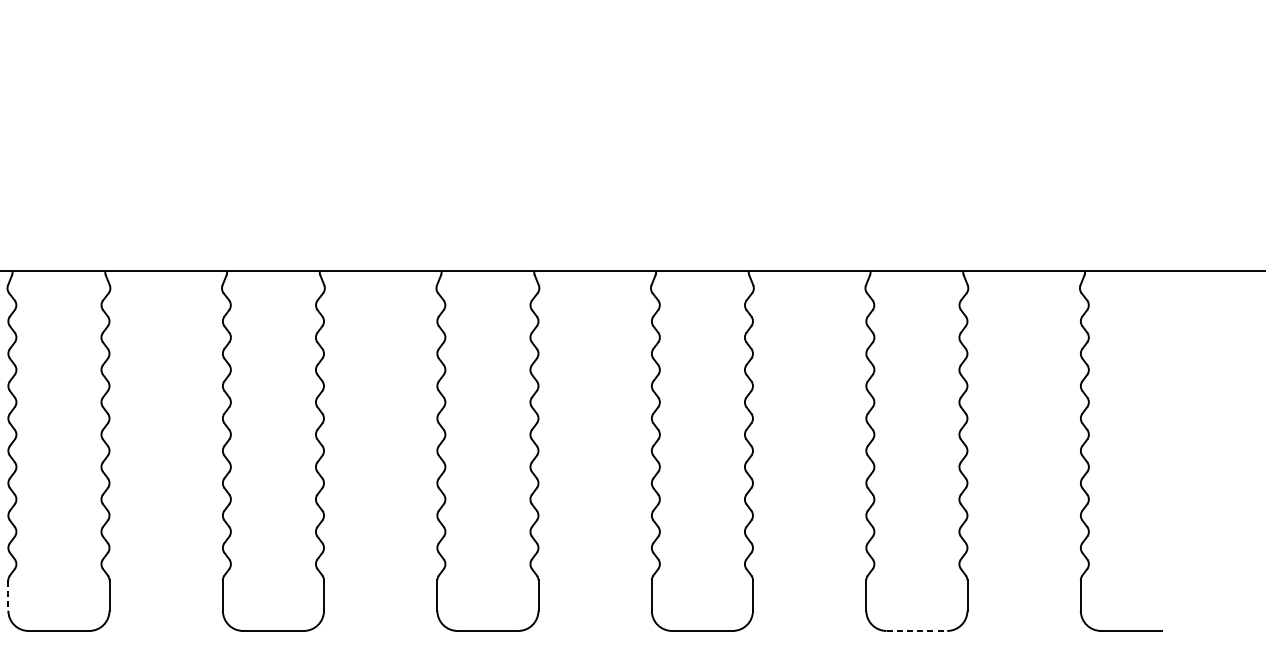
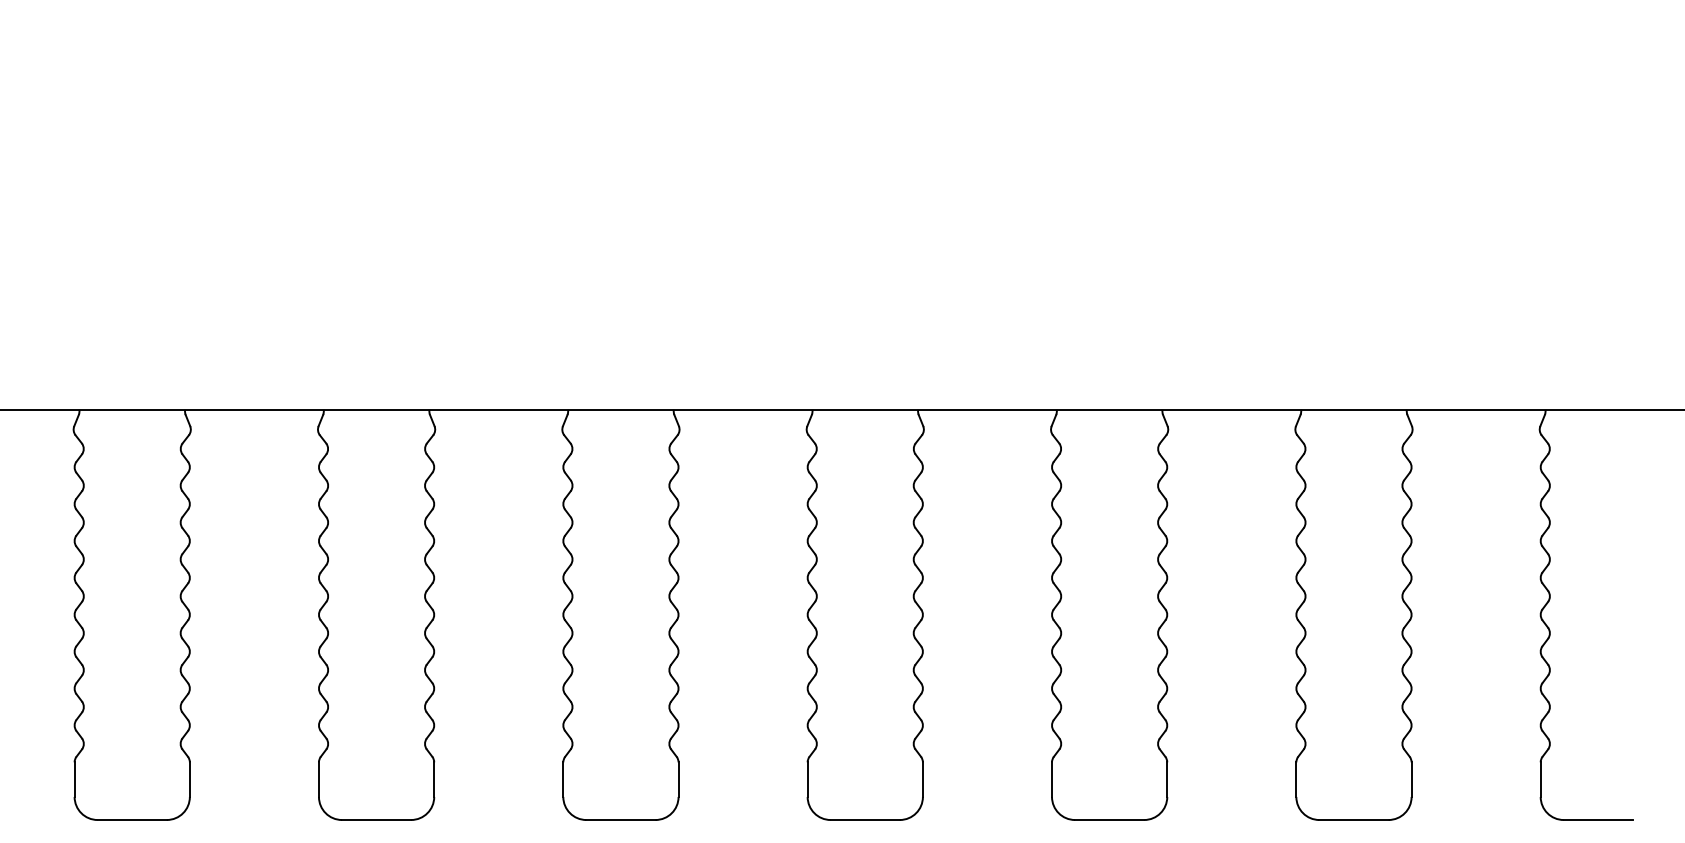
line: (7, 596) -> (318, 780), dashed -> solid
line: (916, 631) -> (1353, 820), dashed -> solid

